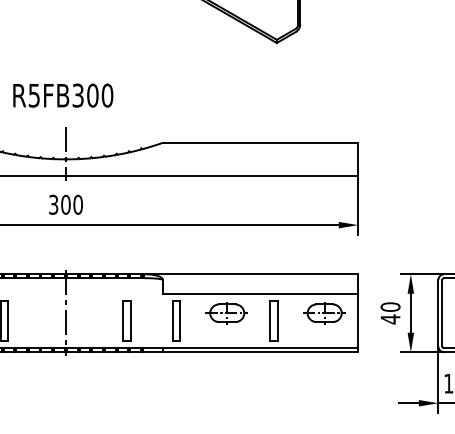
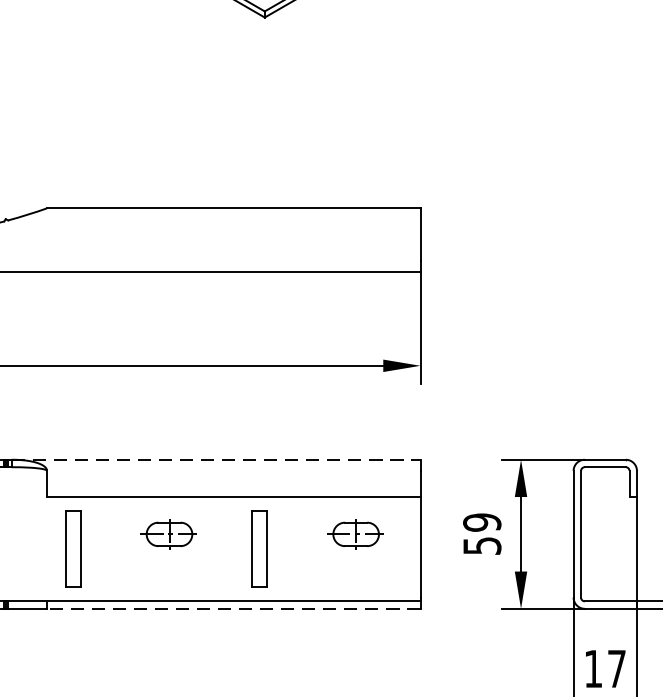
line: (251, 274) -> (216, 460), solid -> dashed
part: (226, 313) -> (168, 534), size x0.7
part: (324, 313) -> (355, 534), size x0.7
text: (390, 313) -> (482, 534), 40 -> 59
line: (260, 352) -> (233, 609), solid -> dashed

